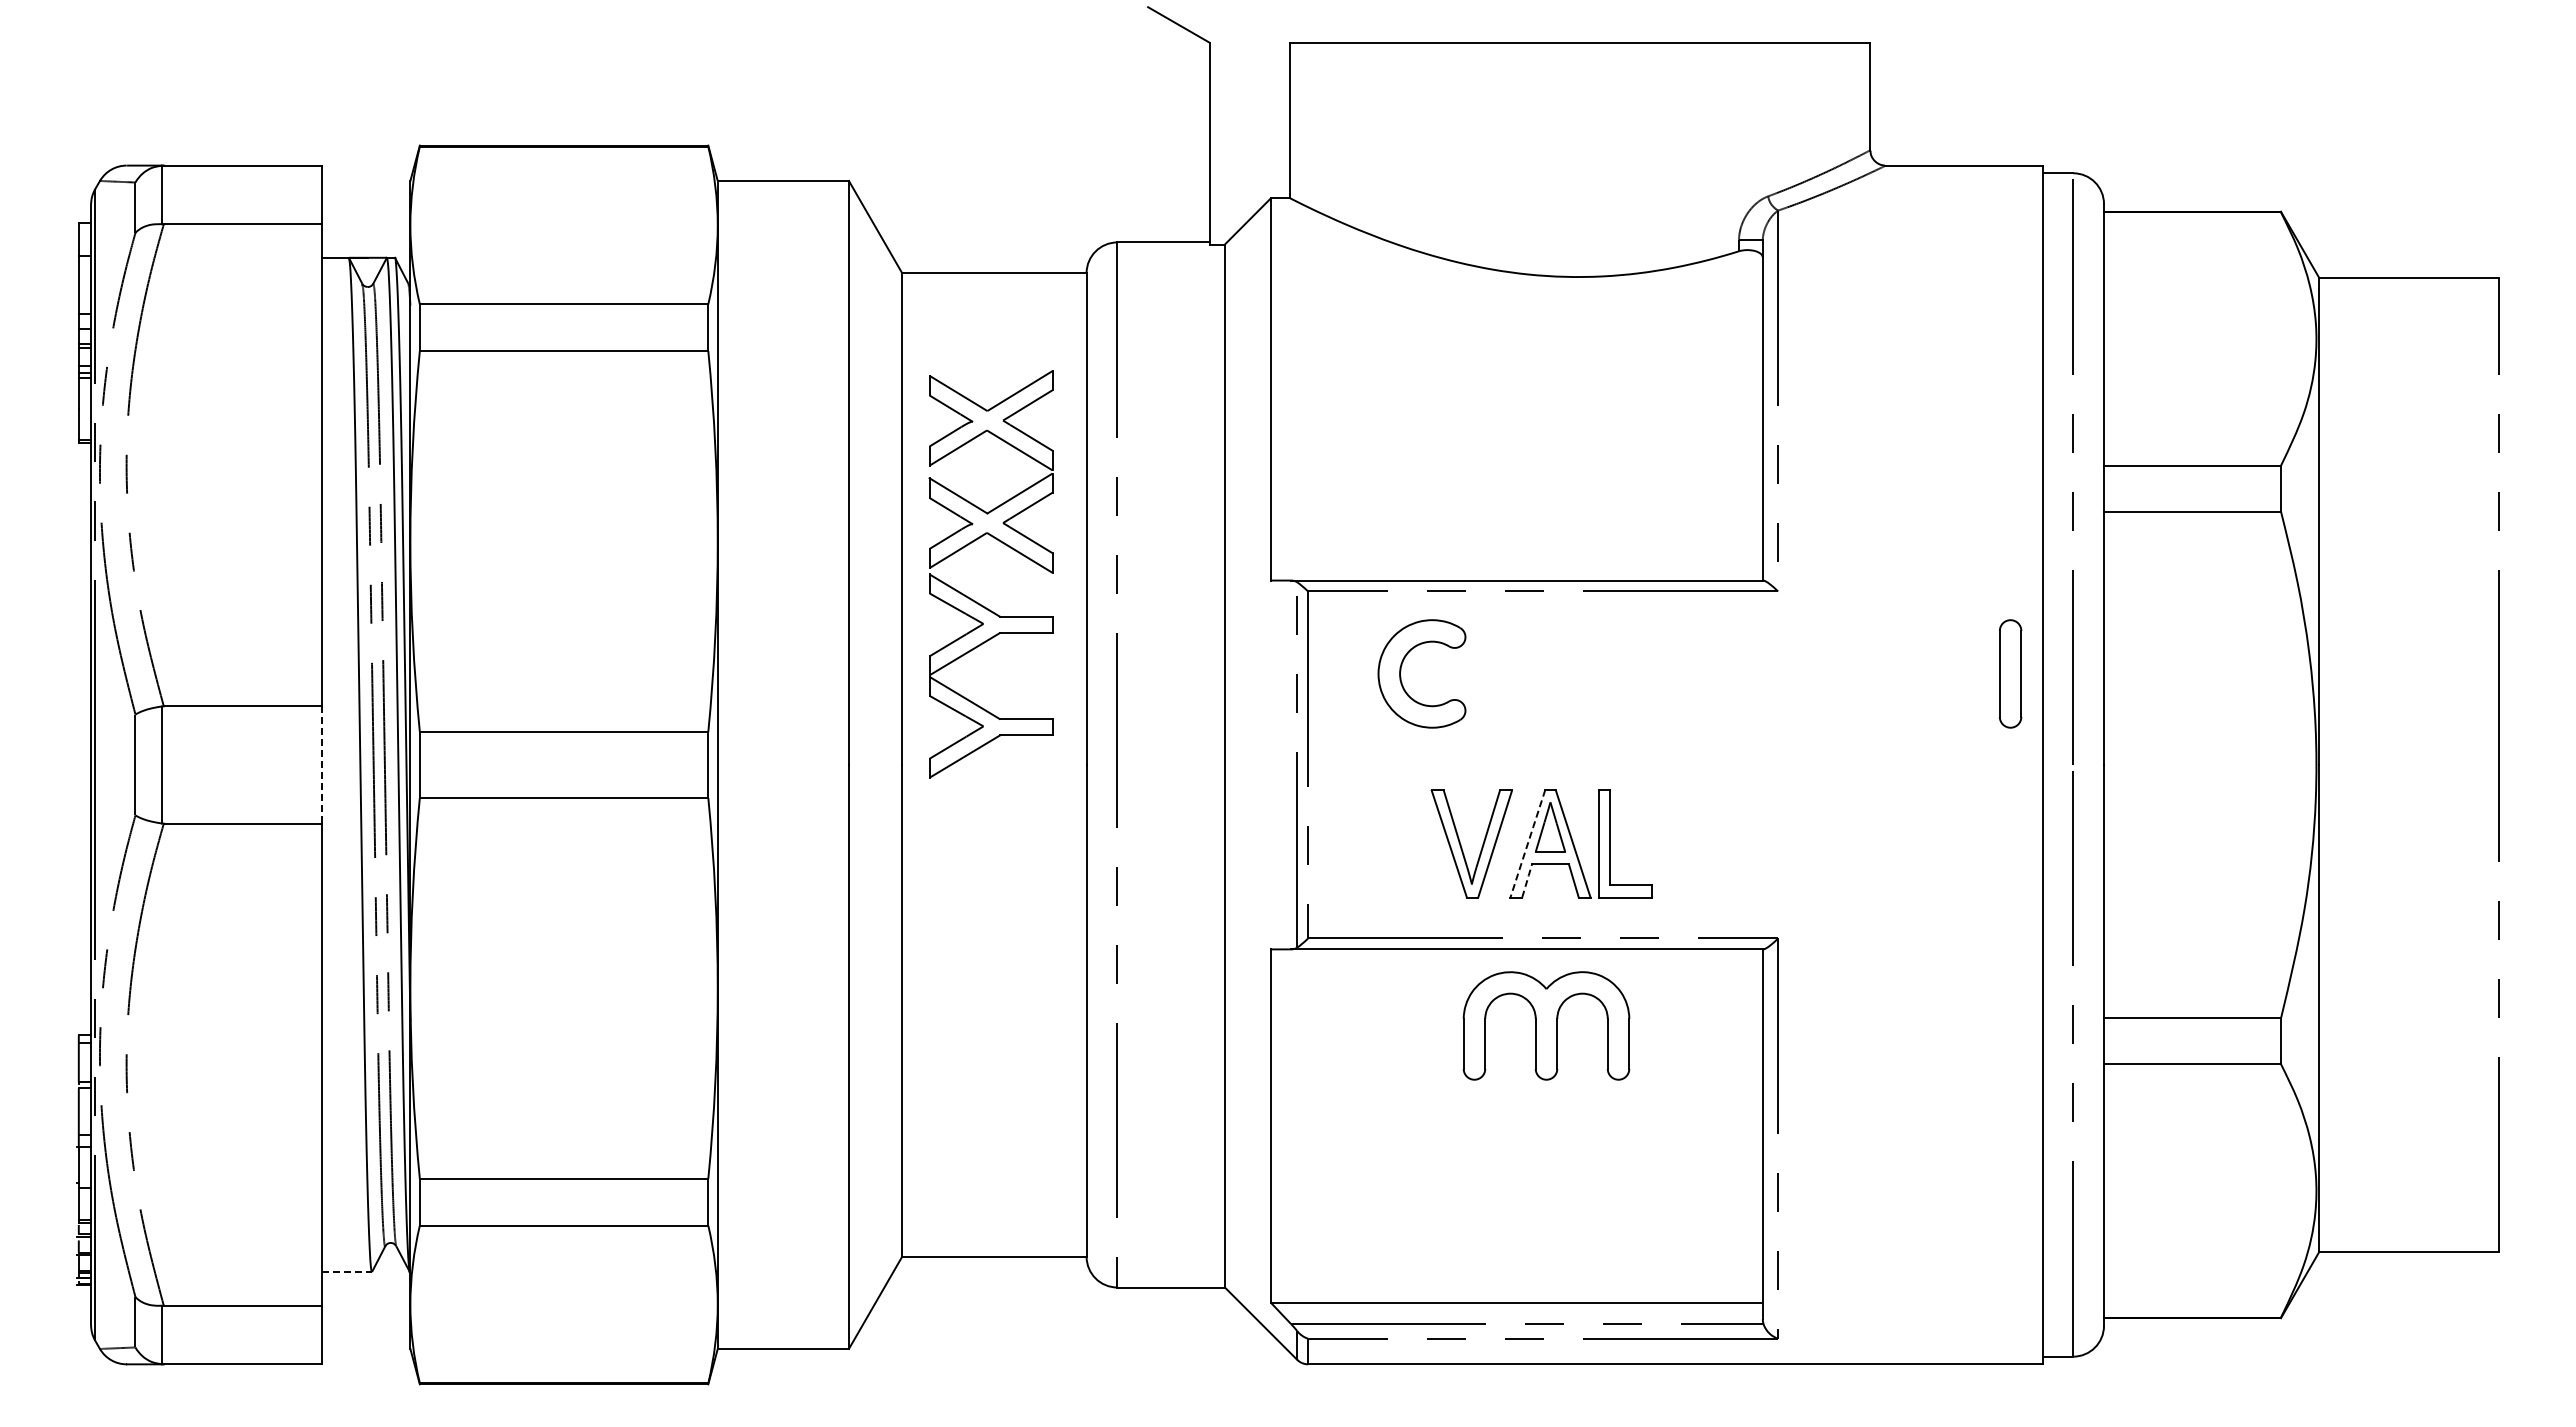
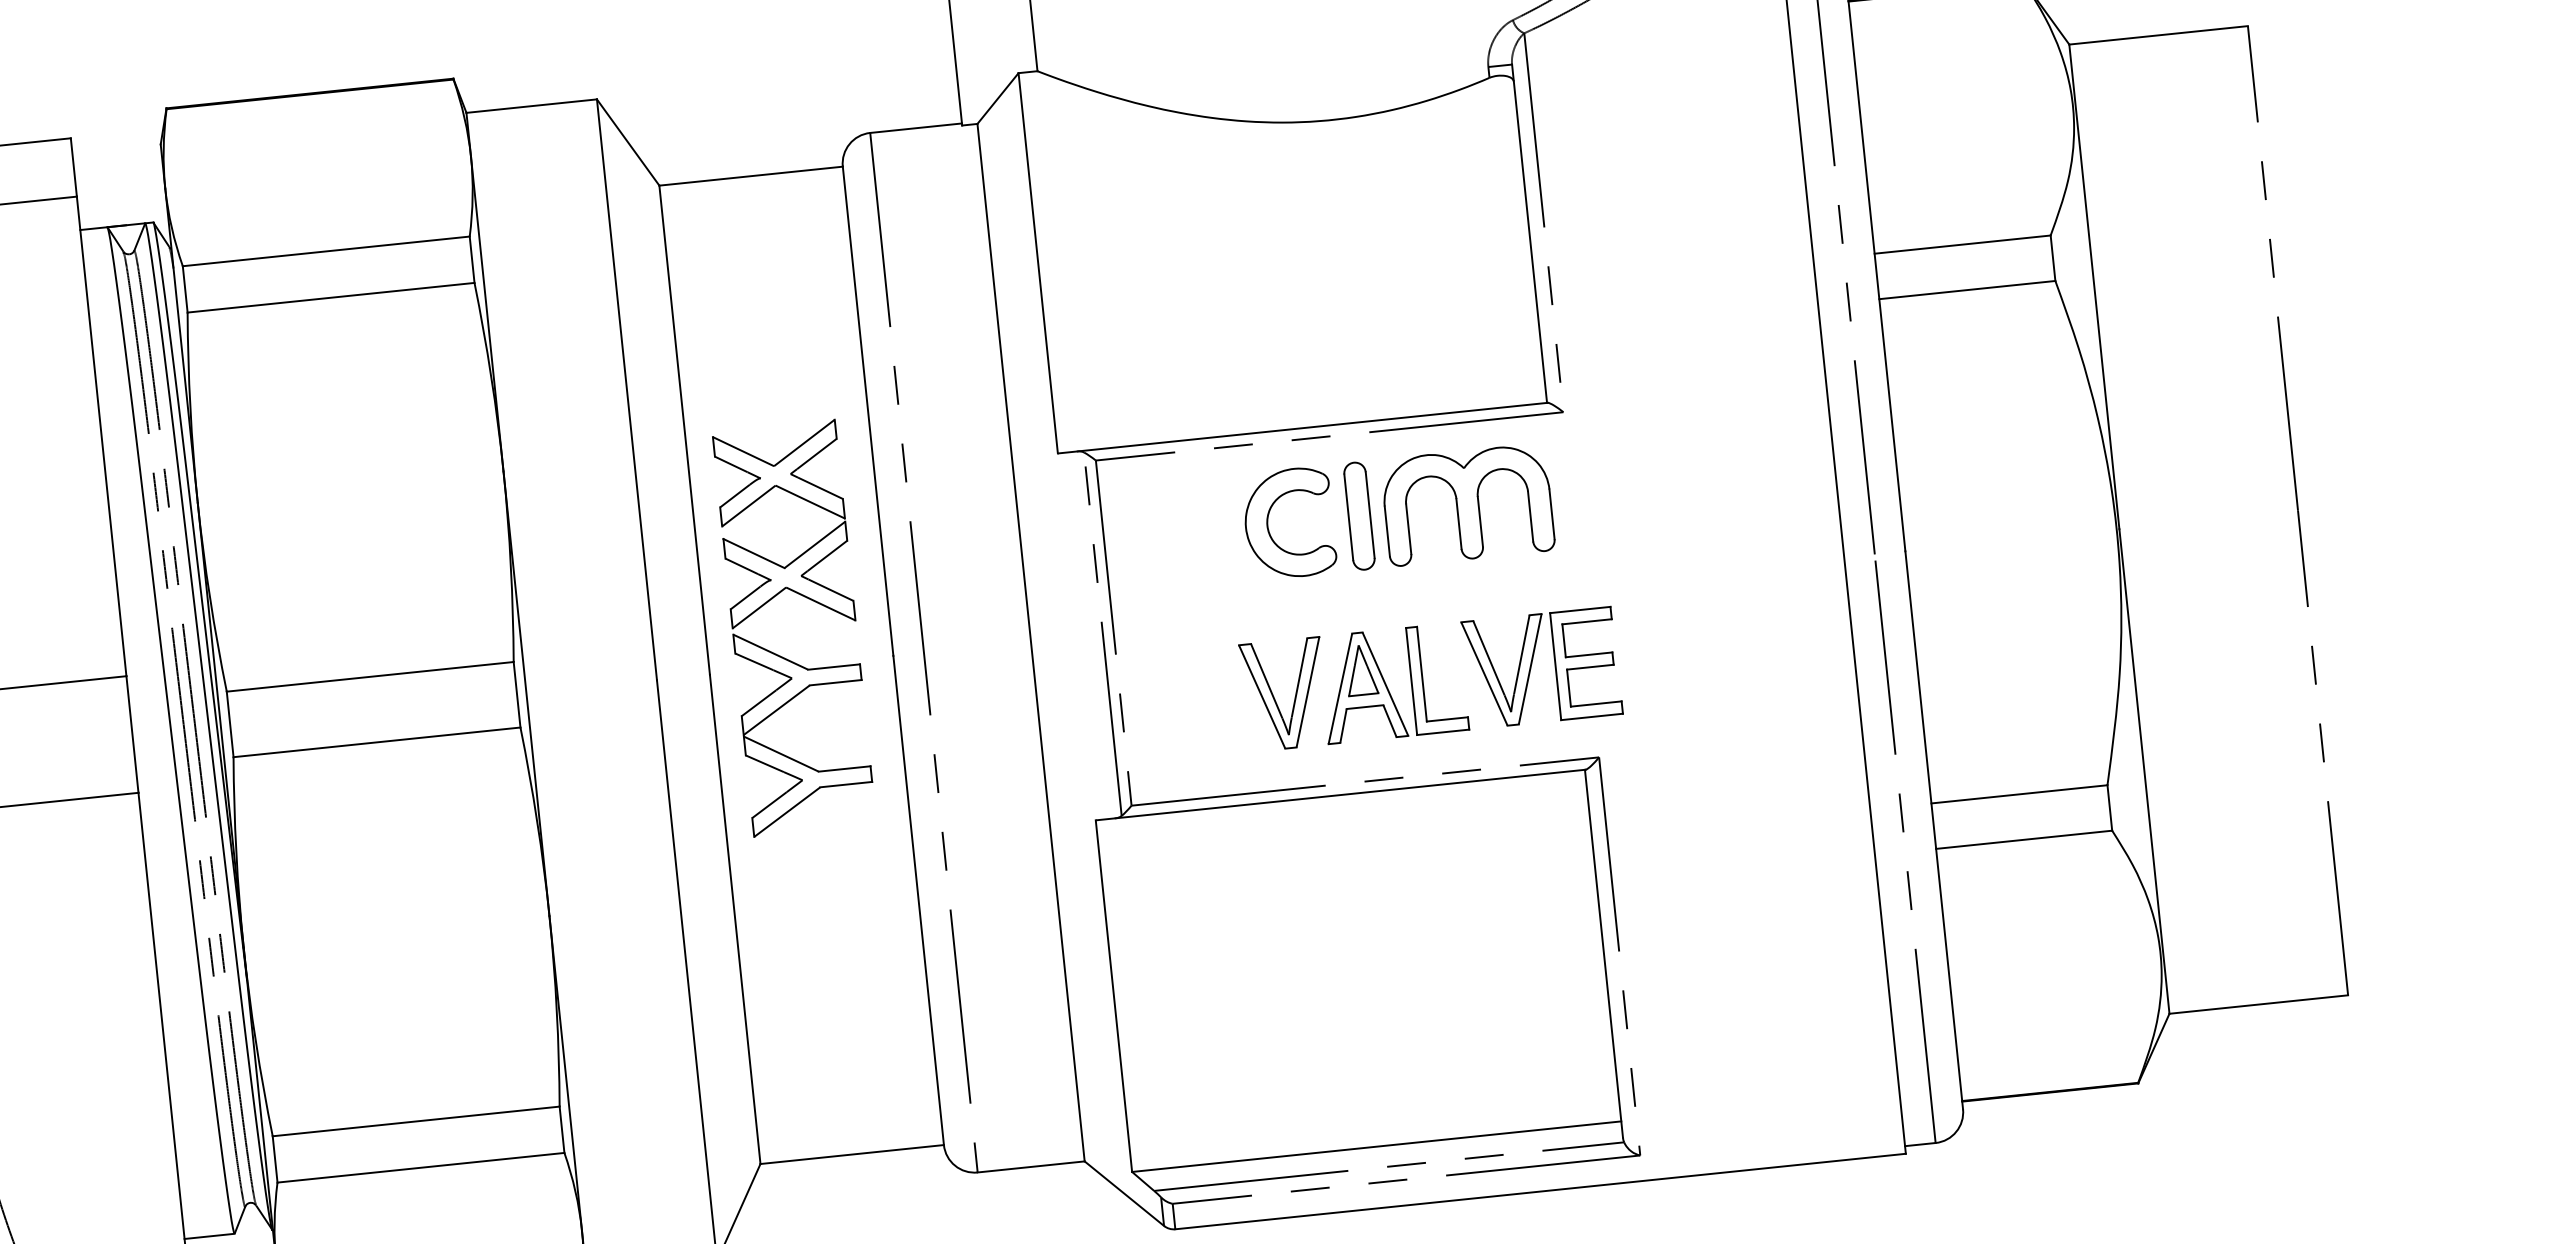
part: (975, 600) -> (781, 655), moved
part: (1401, 671) -> (1268, 523), moved
part: (2010, 673) -> (1359, 515), moved
line: (321, 764) -> (132, 734), dashed -> solid
part: (1720, 841) -> (1531, 666), added
line: (1527, 844) -> (1340, 689), dashed -> solid
line: (1527, 881) -> (1343, 726), dashed -> solid
part: (1546, 1025) -> (1467, 504), moved
line: (347, 1272) -> (210, 1236), dashed -> solid

